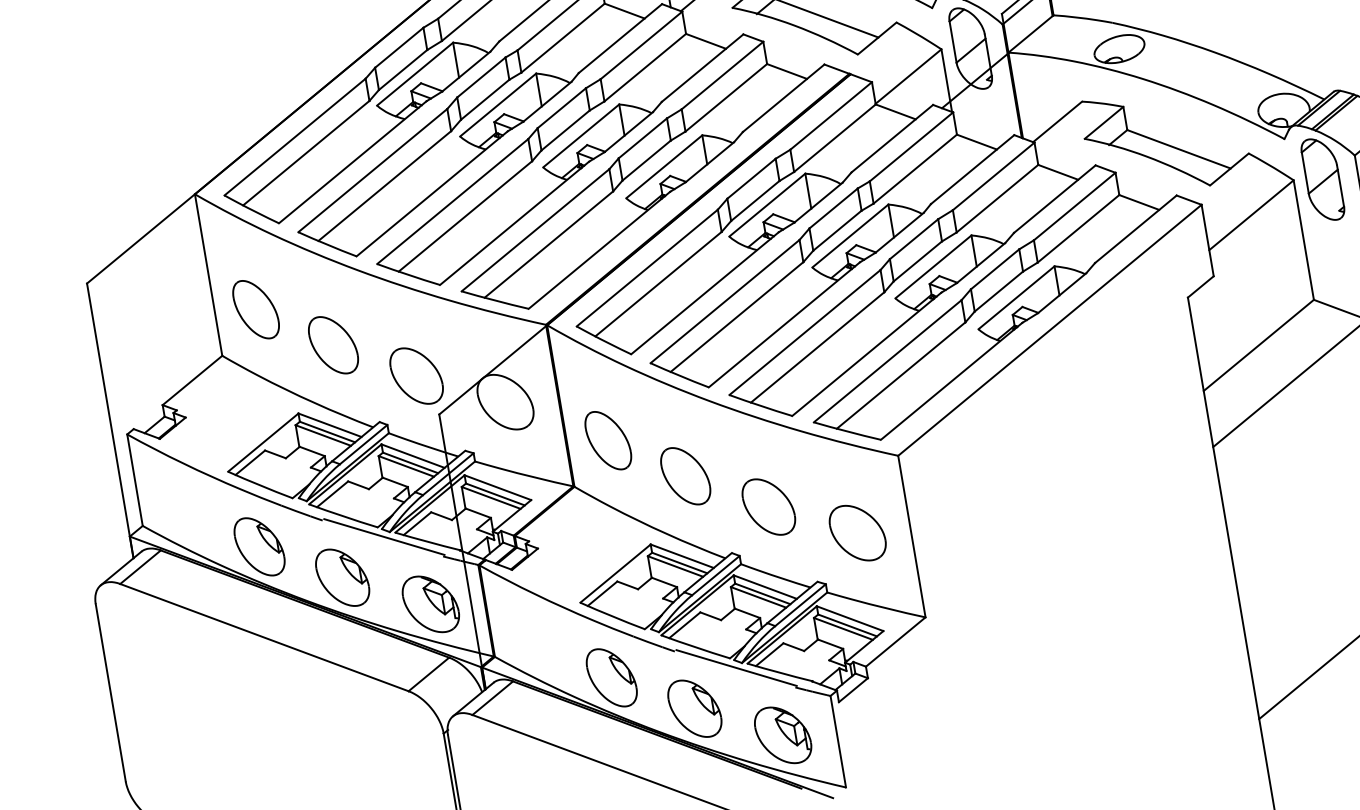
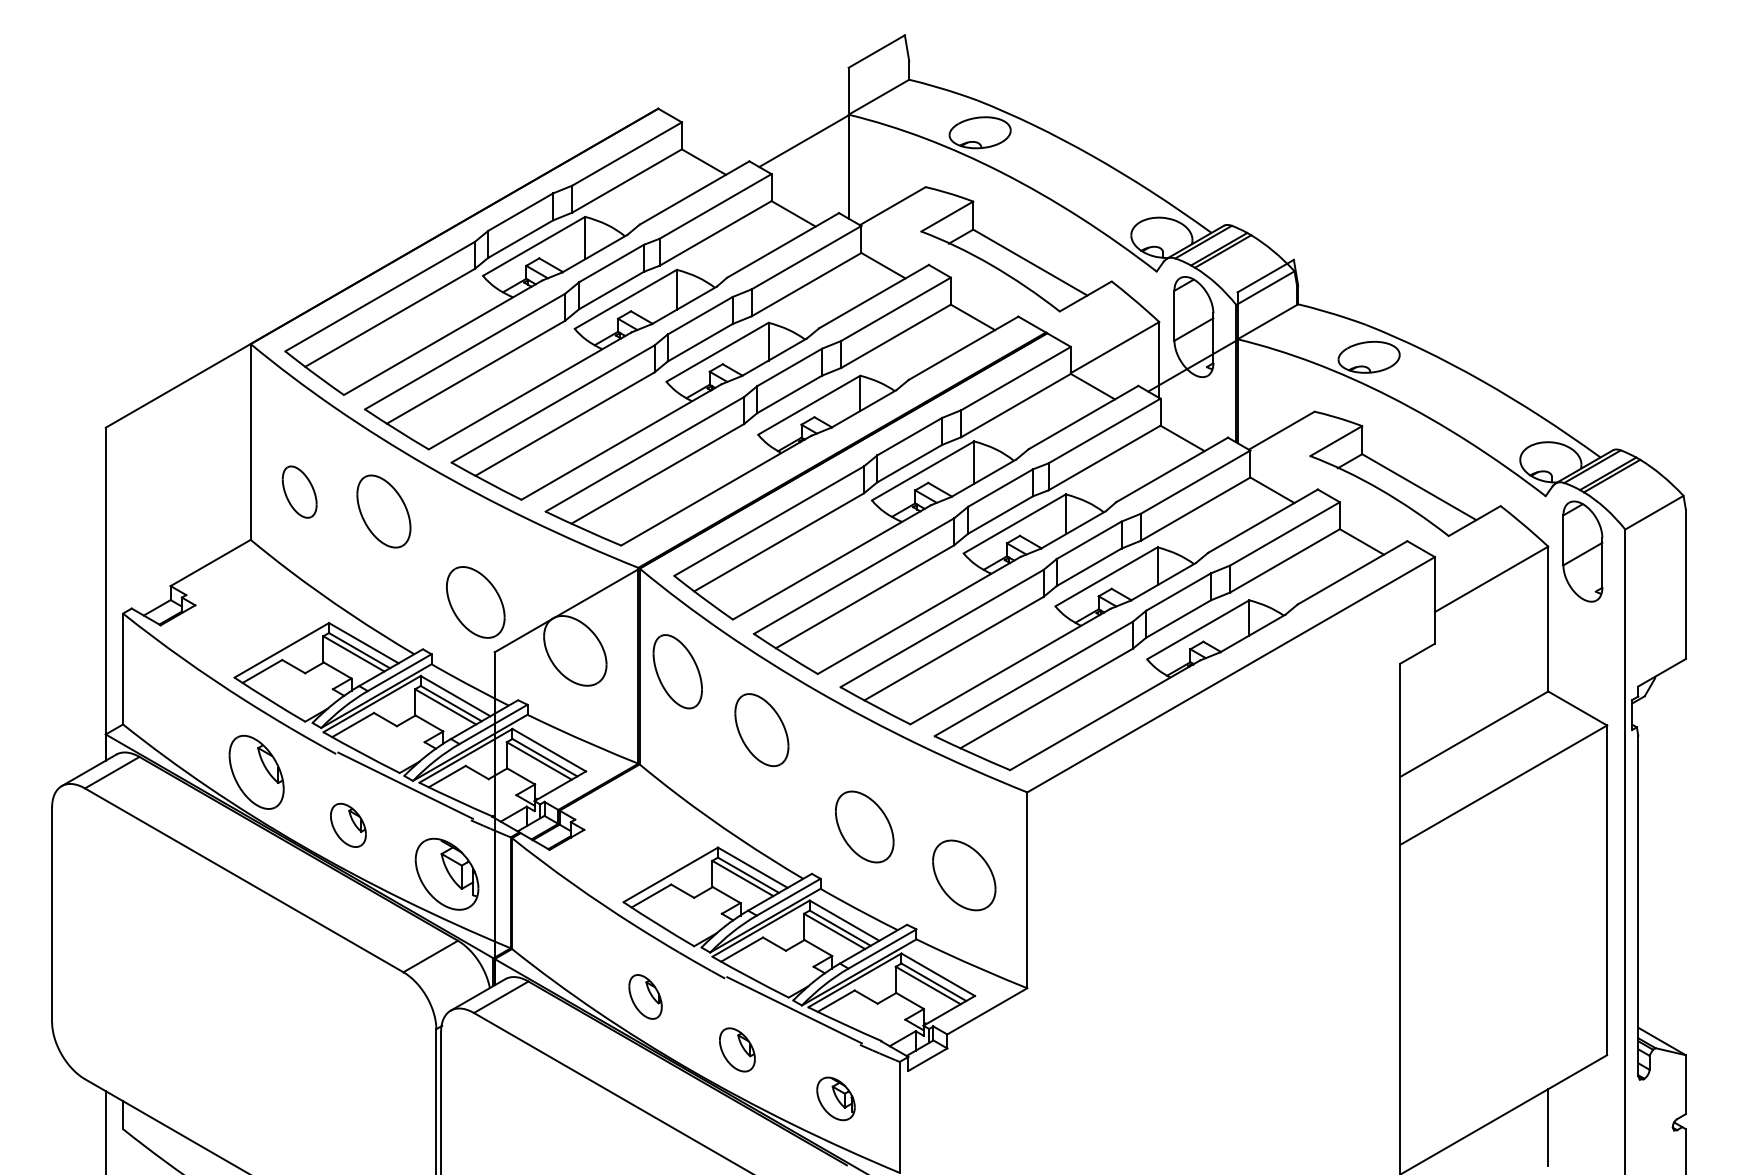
part: (255, 309) -> (299, 491), size x0.7
part: (333, 345) -> (383, 511), moved
part: (608, 440) -> (677, 671), moved
part: (685, 475) -> (761, 729), moved
part: (342, 577) -> (348, 825), size x0.6
part: (611, 677) -> (645, 996), size x0.6
part: (694, 708) -> (737, 1049), size x0.6
part: (782, 735) -> (835, 1098), size x0.6

